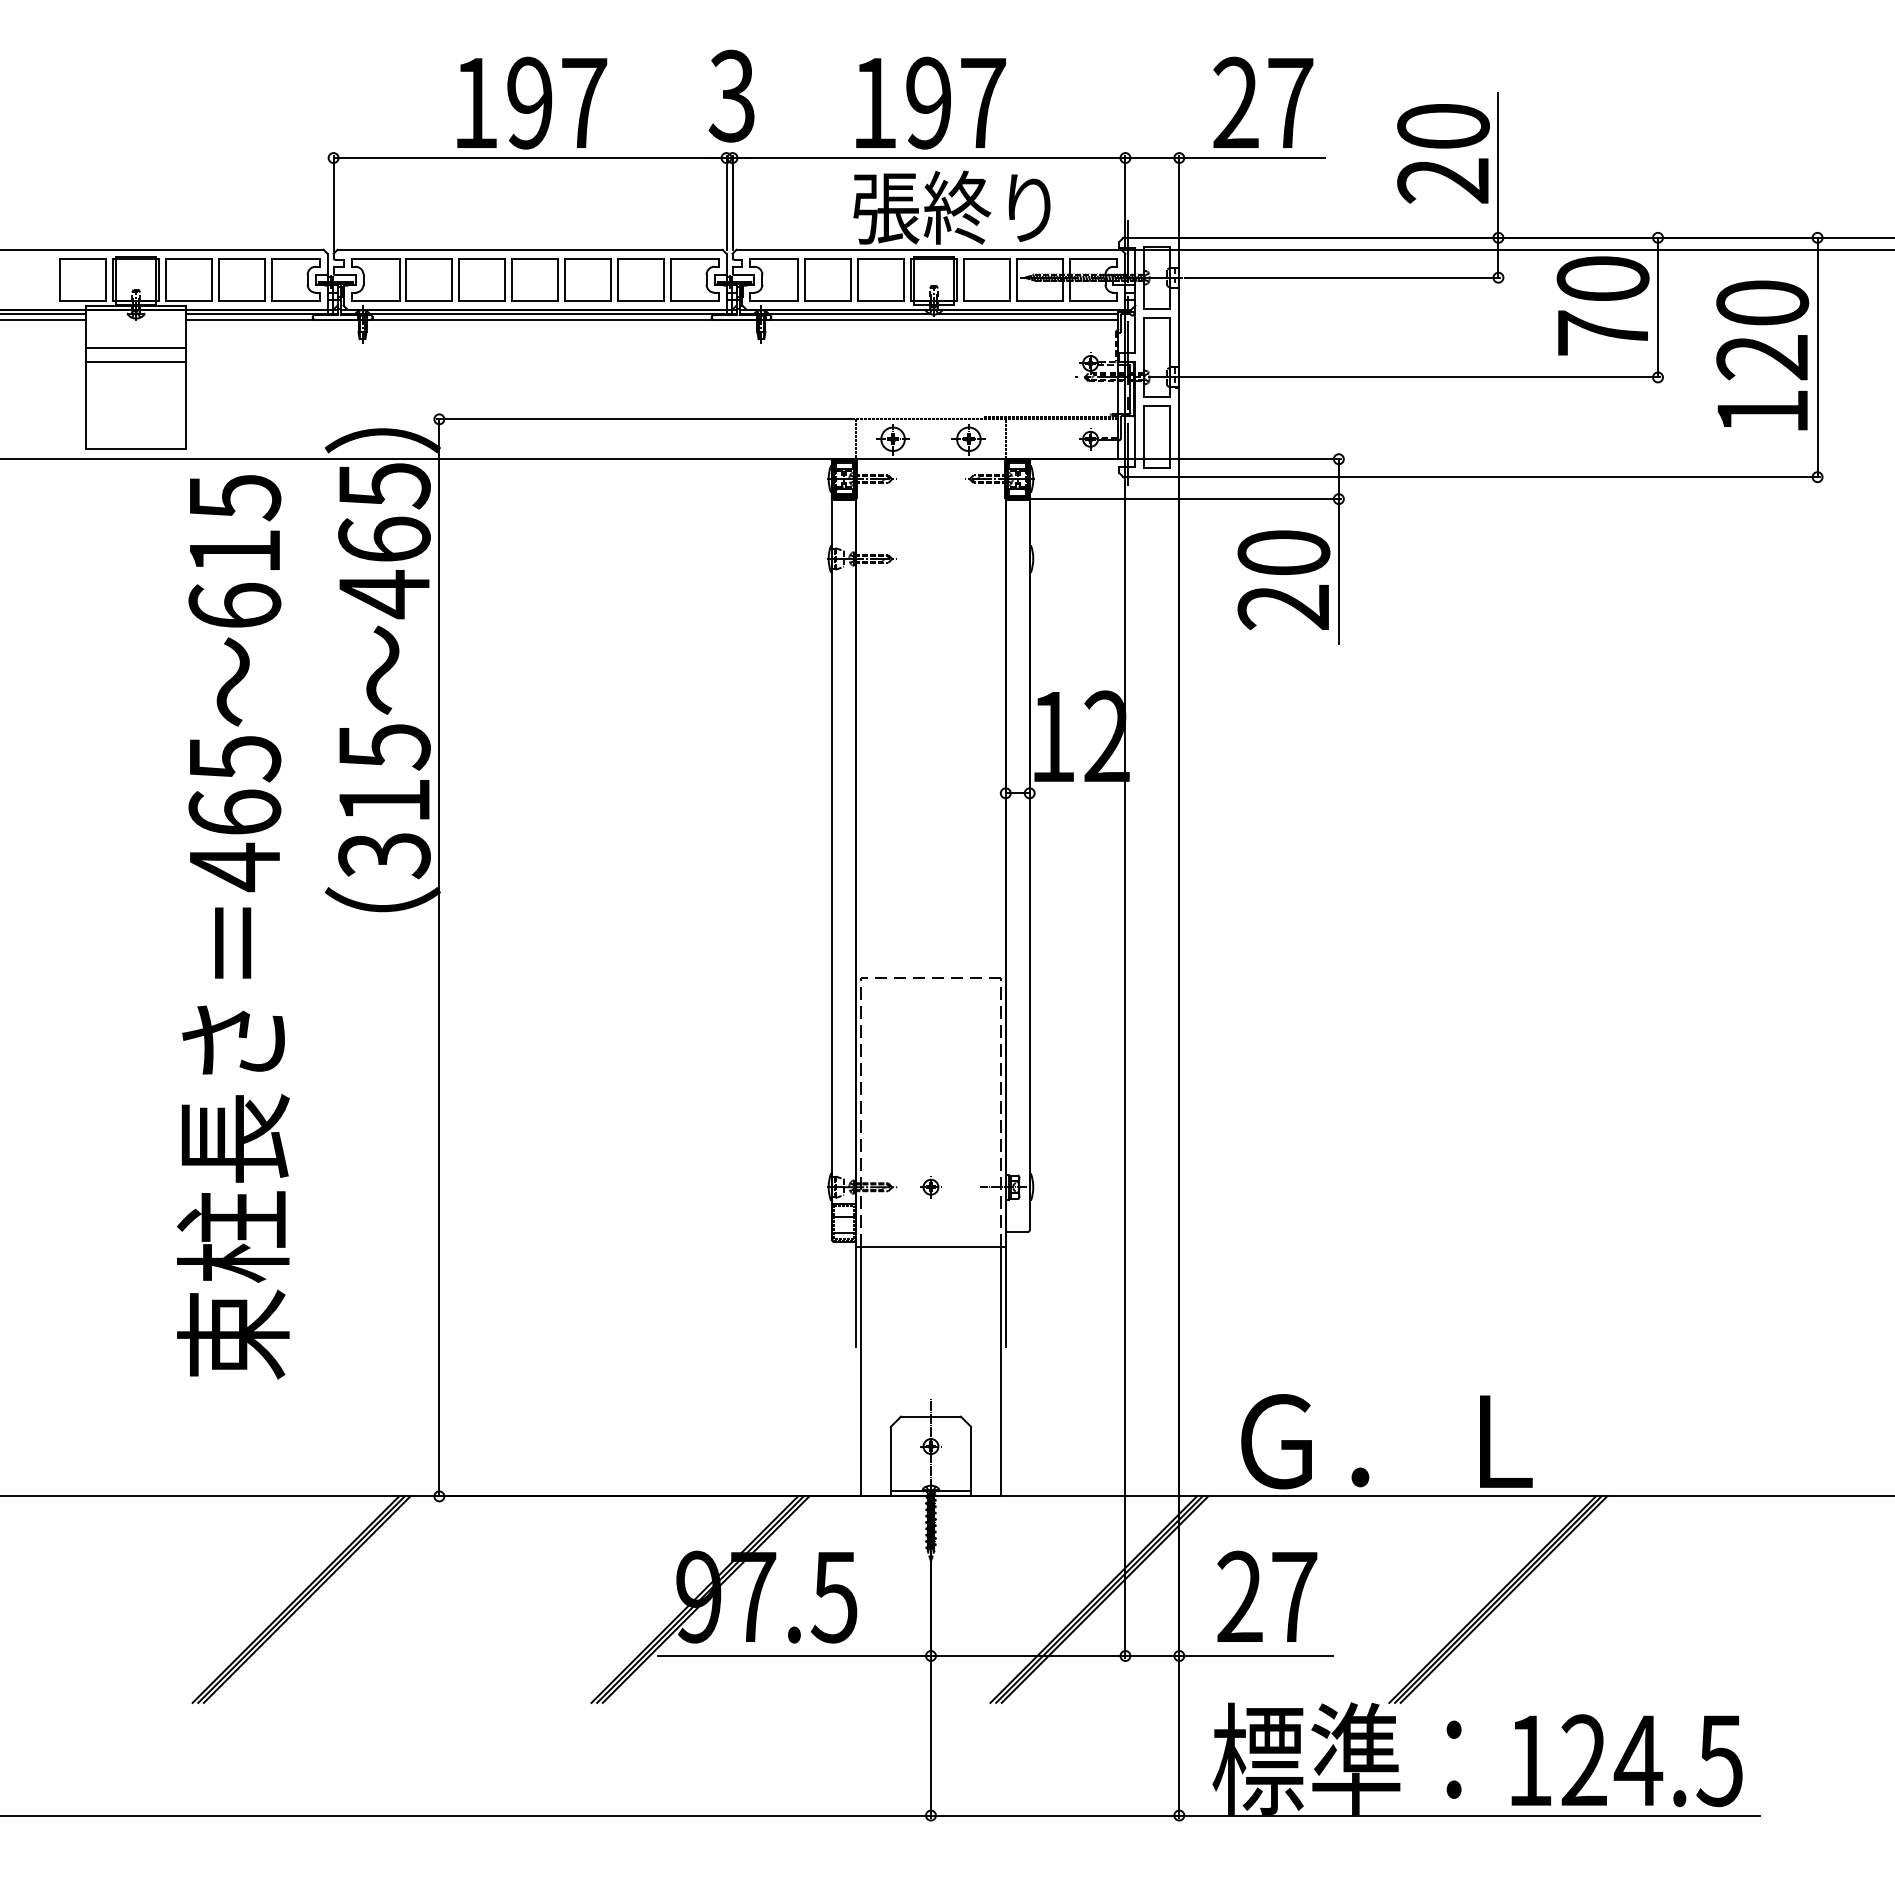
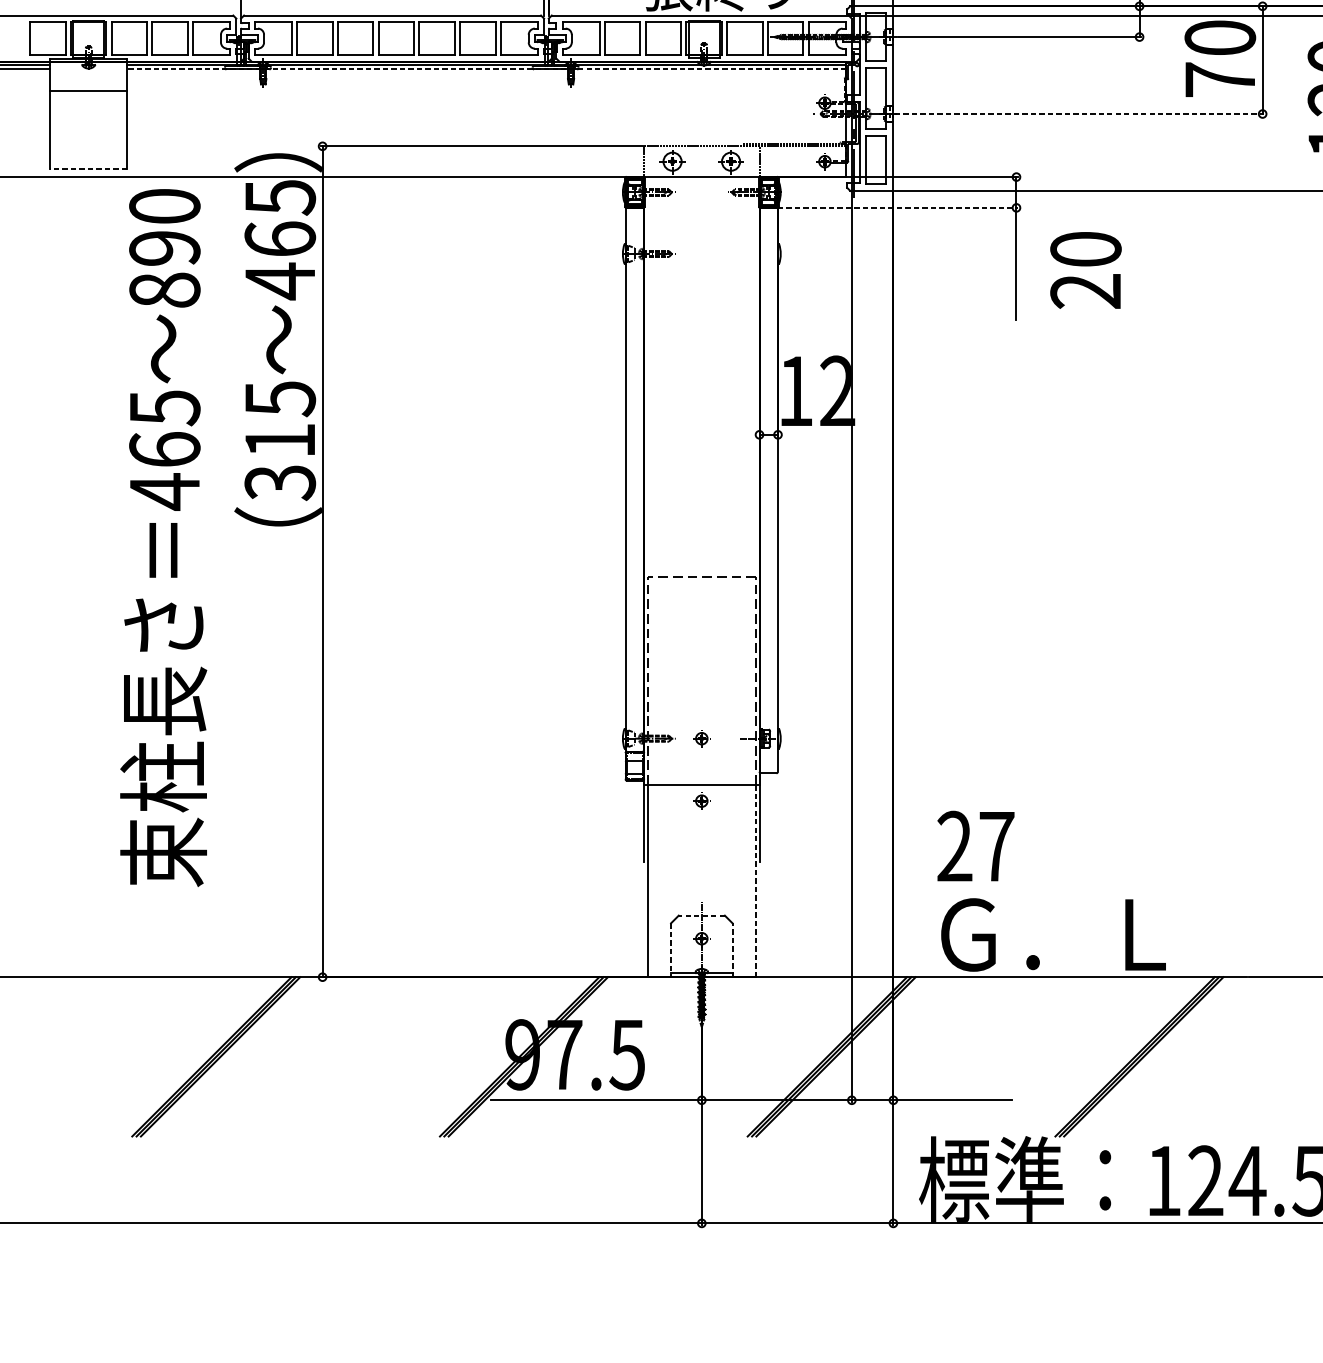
line: (651, 319) -> (486, 69), solid -> dashed
line: (136, 362) -> (88, 102), removed
line: (1421, 377) -> (1080, 114), solid -> dashed
line: (136, 449) -> (88, 169), solid -> dashed
line: (1185, 499) -> (898, 208), solid -> dashed
text: (234, 551) -> (164, 248), 615 -> 890
text: (1283, 580) -> (1085, 270), moved
part: (930, 1268) -> (701, 801), added
line: (1001, 1371) -> (756, 880), solid -> dashed
line: (930, 1416) -> (701, 915), solid -> dashed
line: (891, 1461) -> (671, 950), solid -> dashed
line: (970, 1461) -> (732, 950), solid -> dashed
text: (1267, 1595) -> (976, 845), moved

